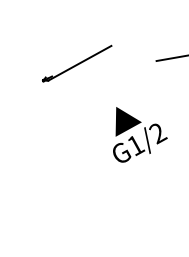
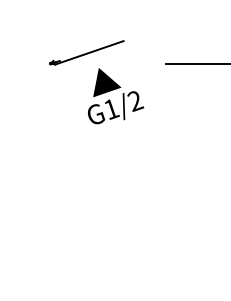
text: (138, 131) -> (116, 96), moved

